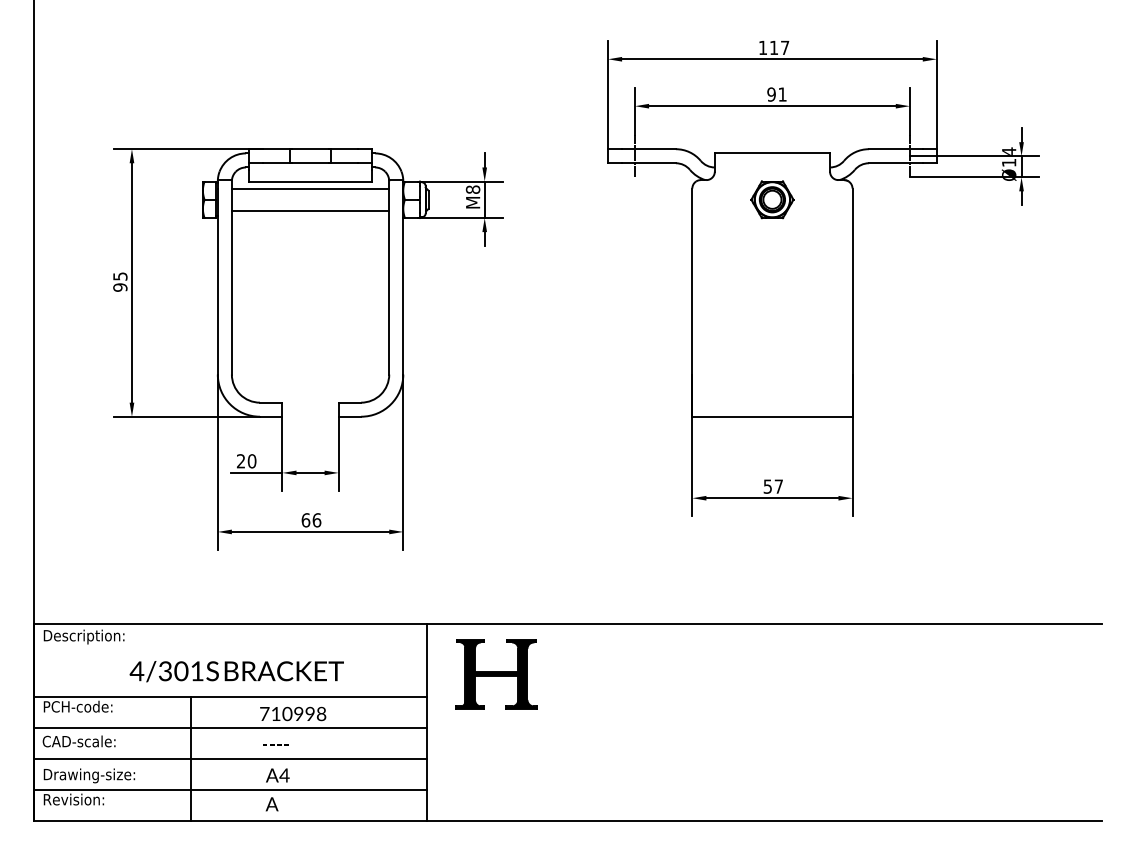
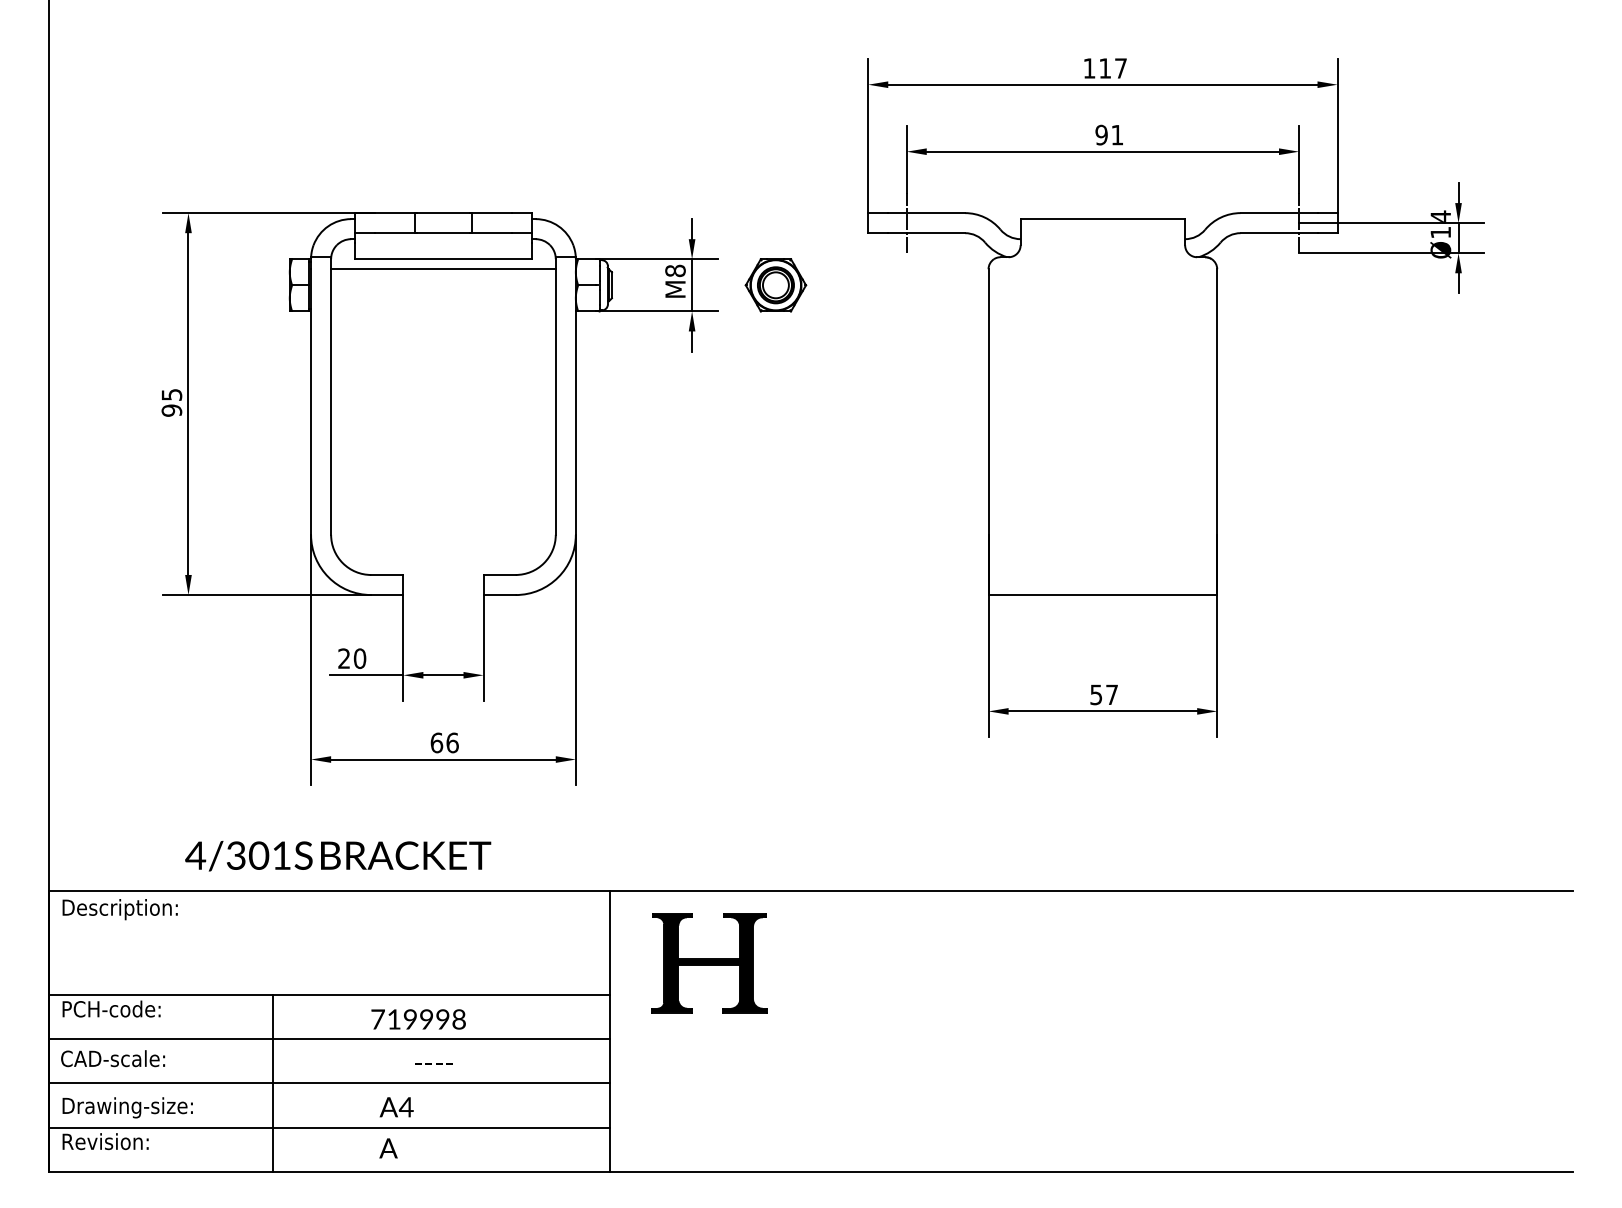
part: (772, 199) -> (776, 284), moved
line: (310, 211) -> (443, 302), removed
text: (236, 671) -> (337, 855), moved
text: (287, 715) -> (410, 1021), 710998 -> 719998
text: (275, 744) -> (433, 1063), moved

